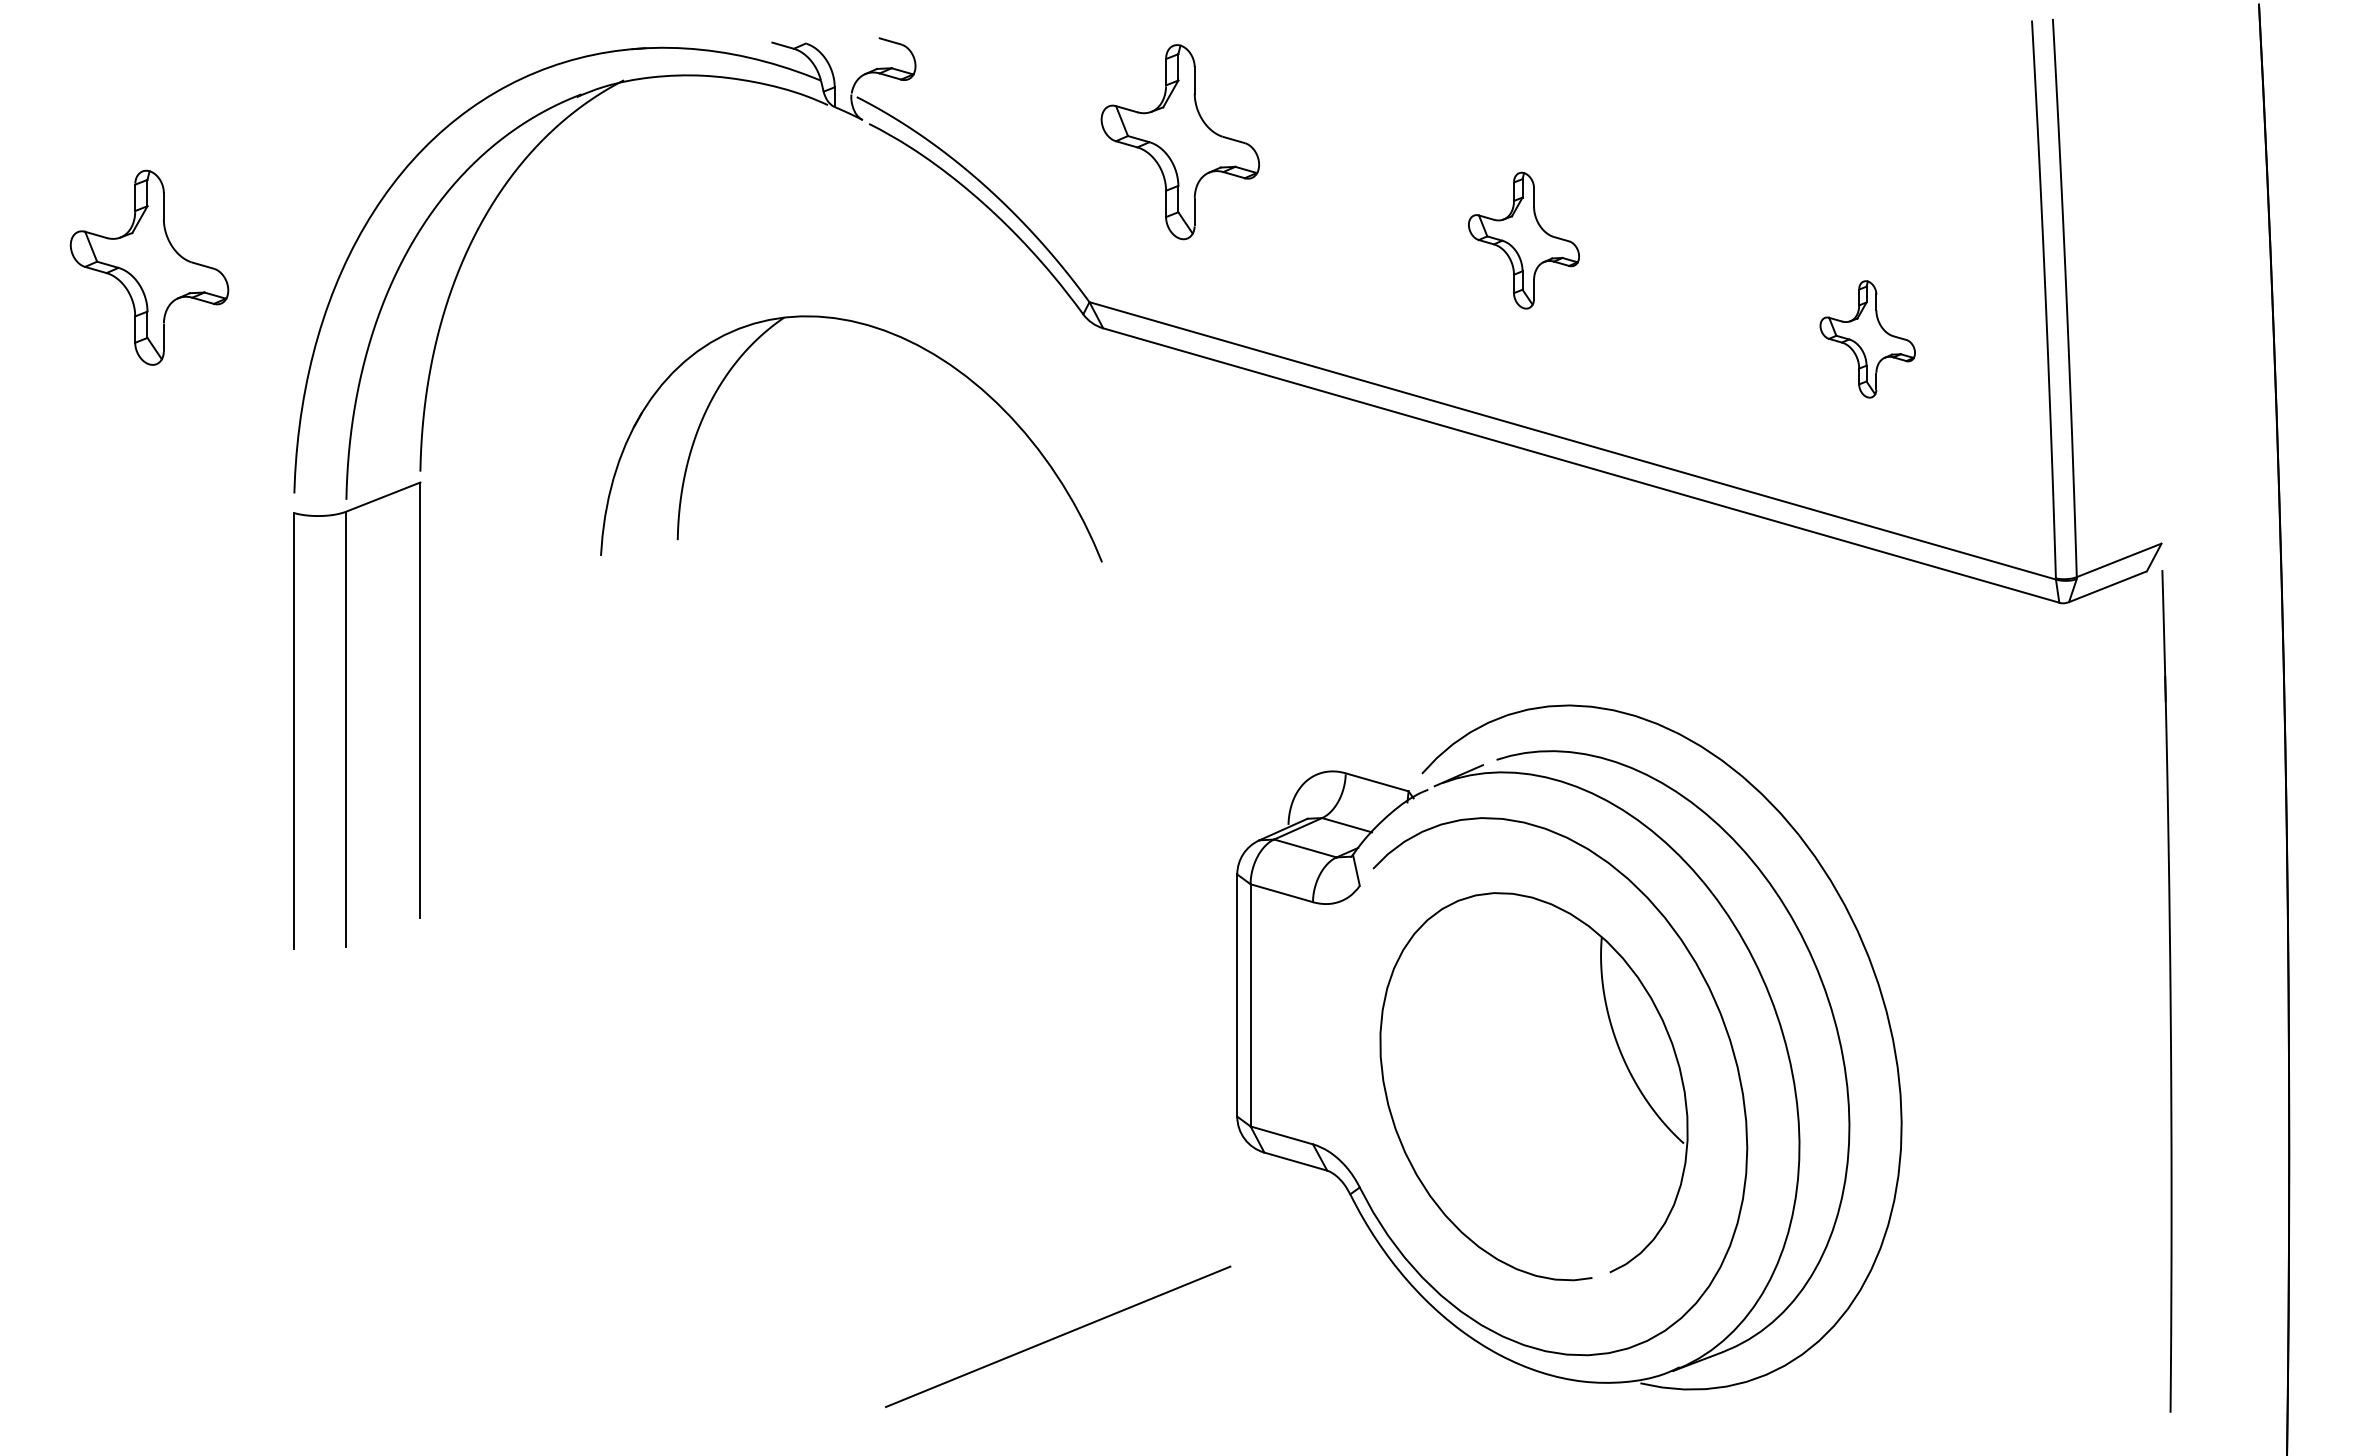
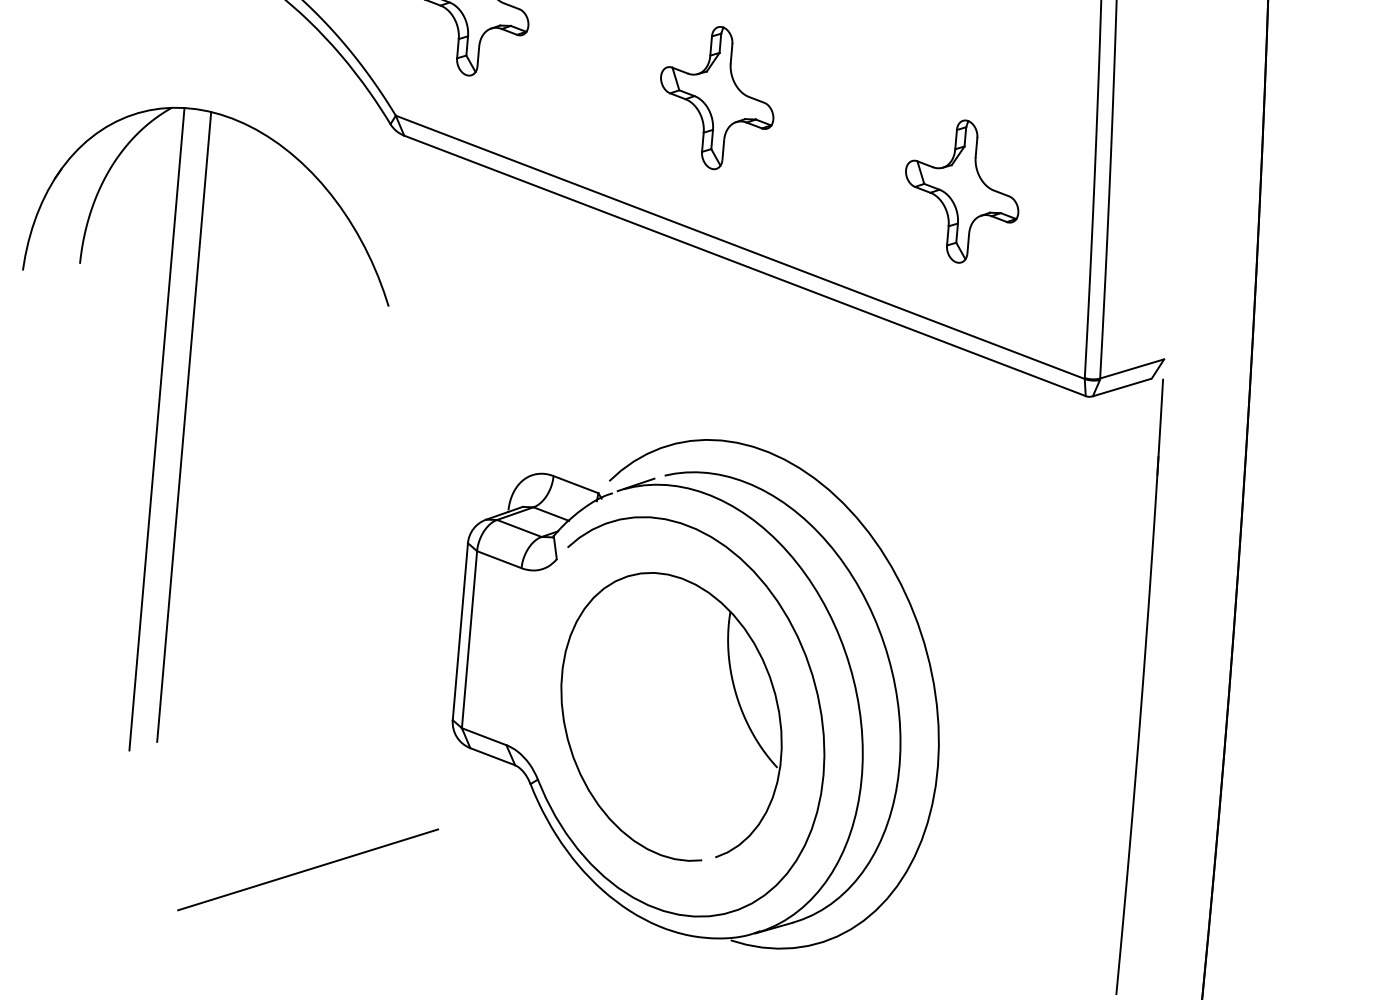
part: (1523, 240) -> (716, 97), size x1.43
part: (1867, 339) -> (962, 191), size x1.67
line: (838, 749) -> (184, 426), added
line: (801, 755) -> (156, 428), added

